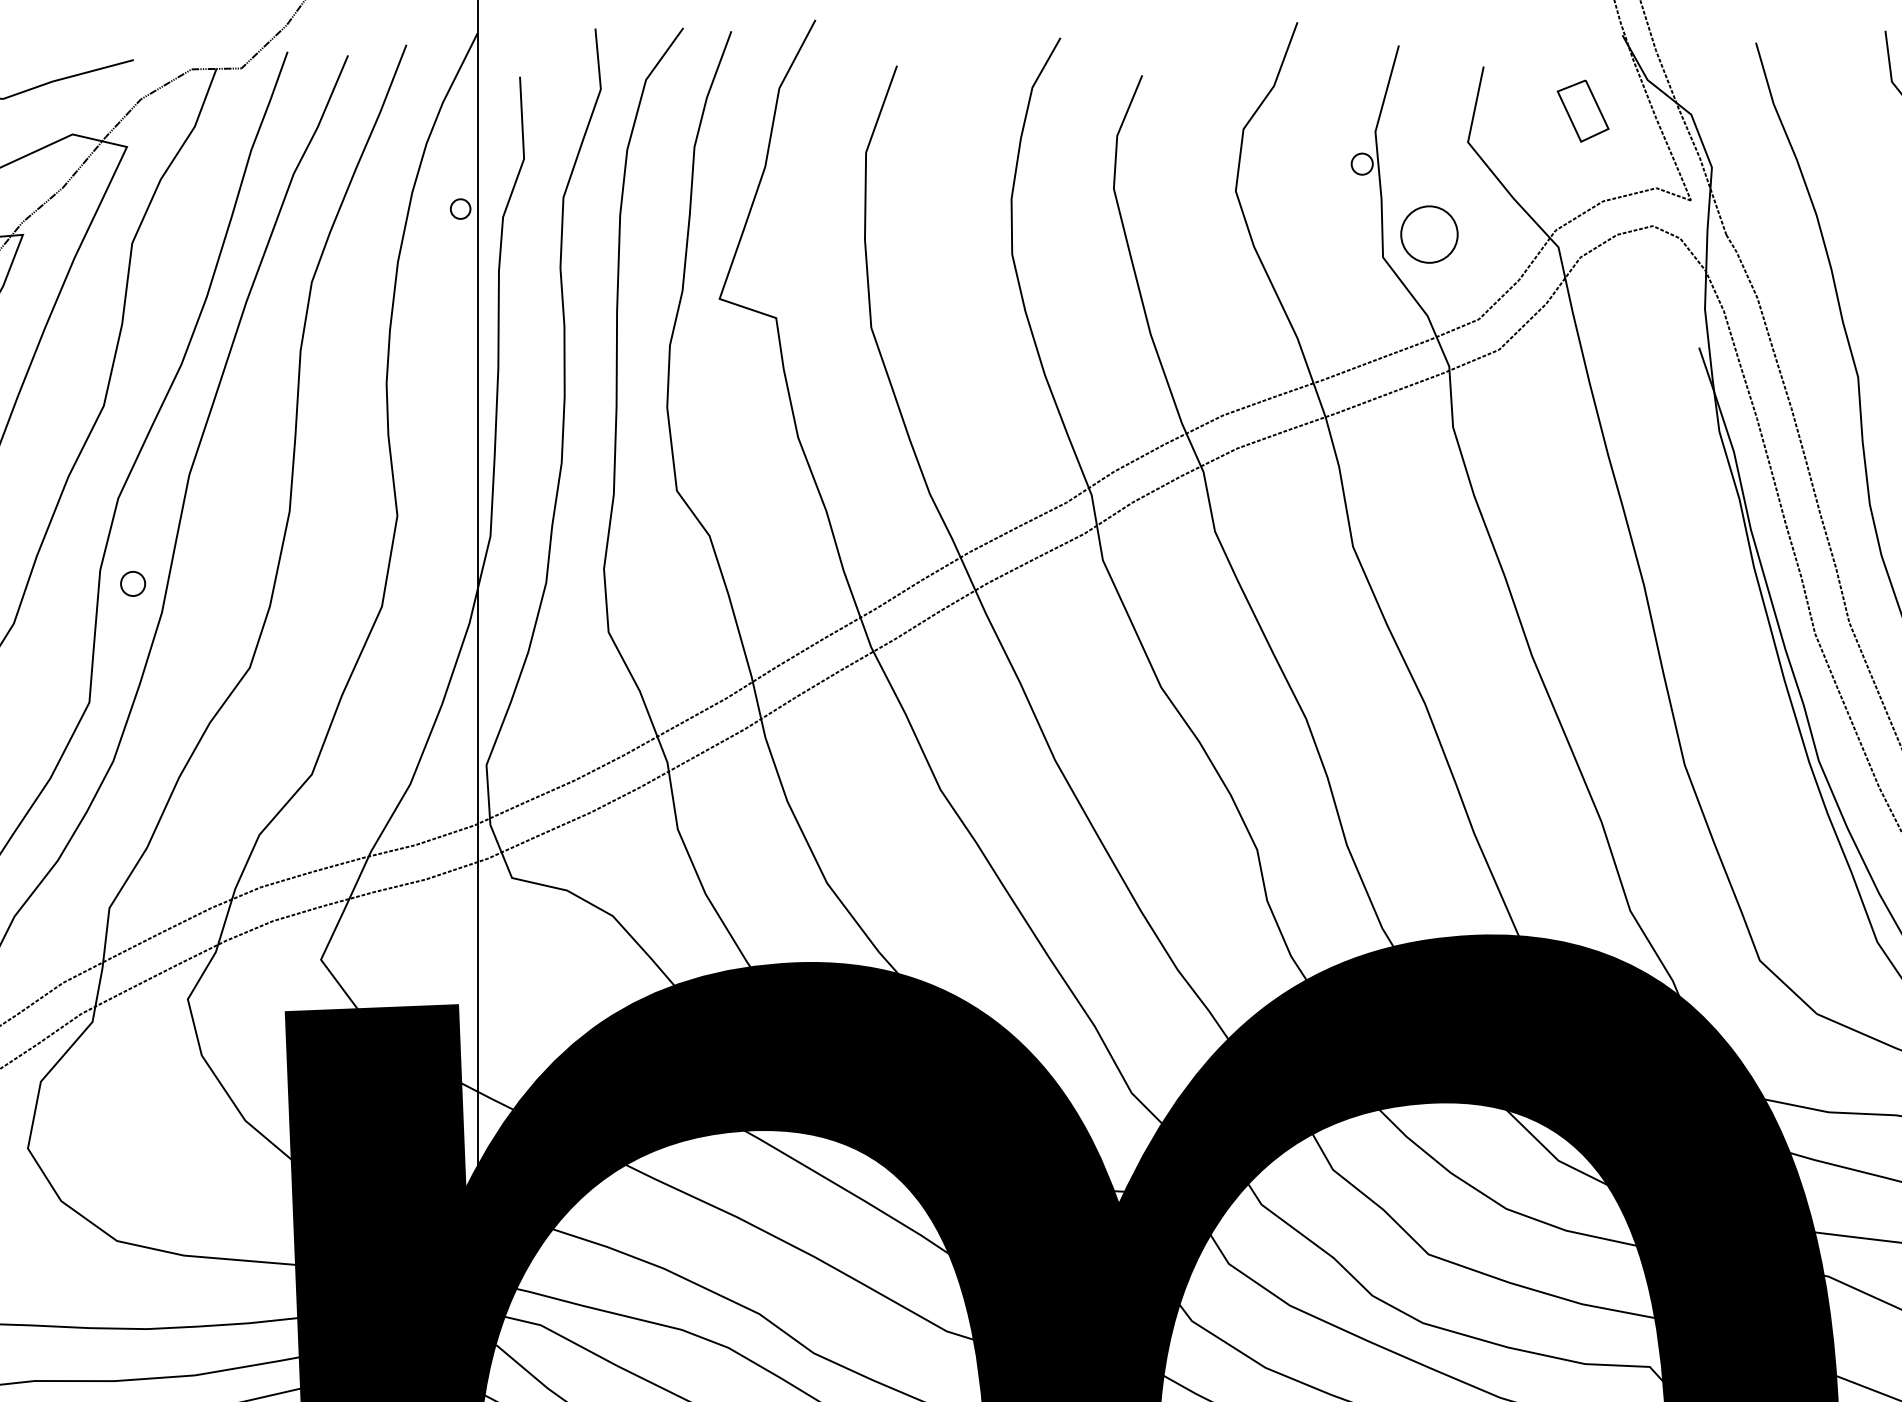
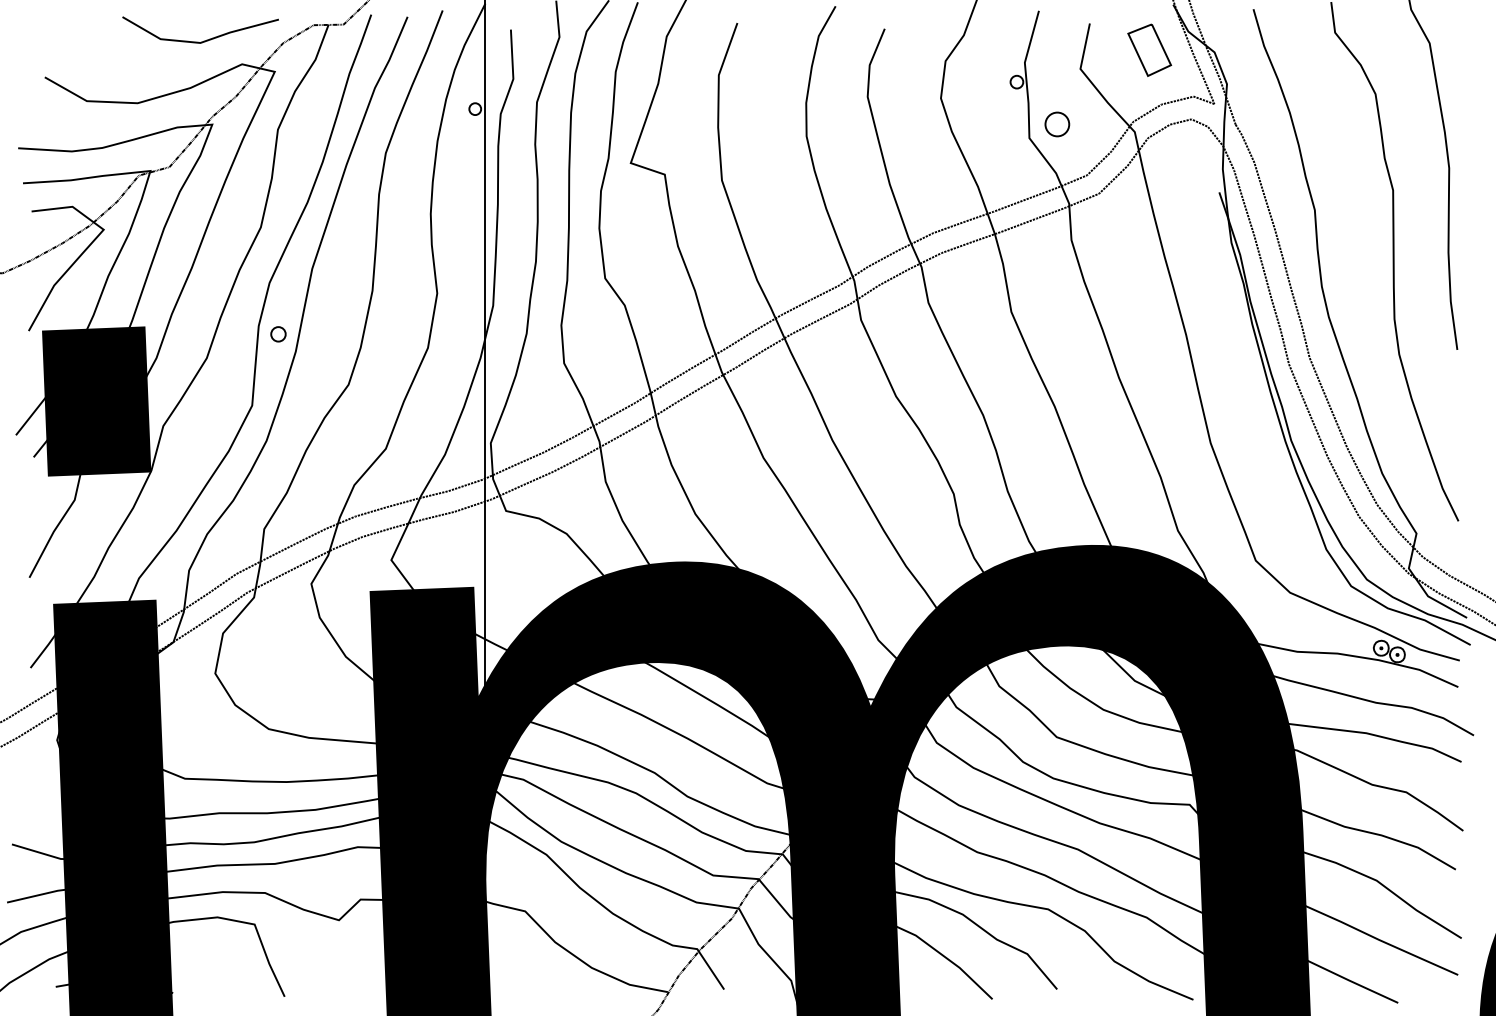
part: (1582, 111) -> (1149, 50), size x1.4
circle: (1429, 234) -> (1057, 124), size x0.7

